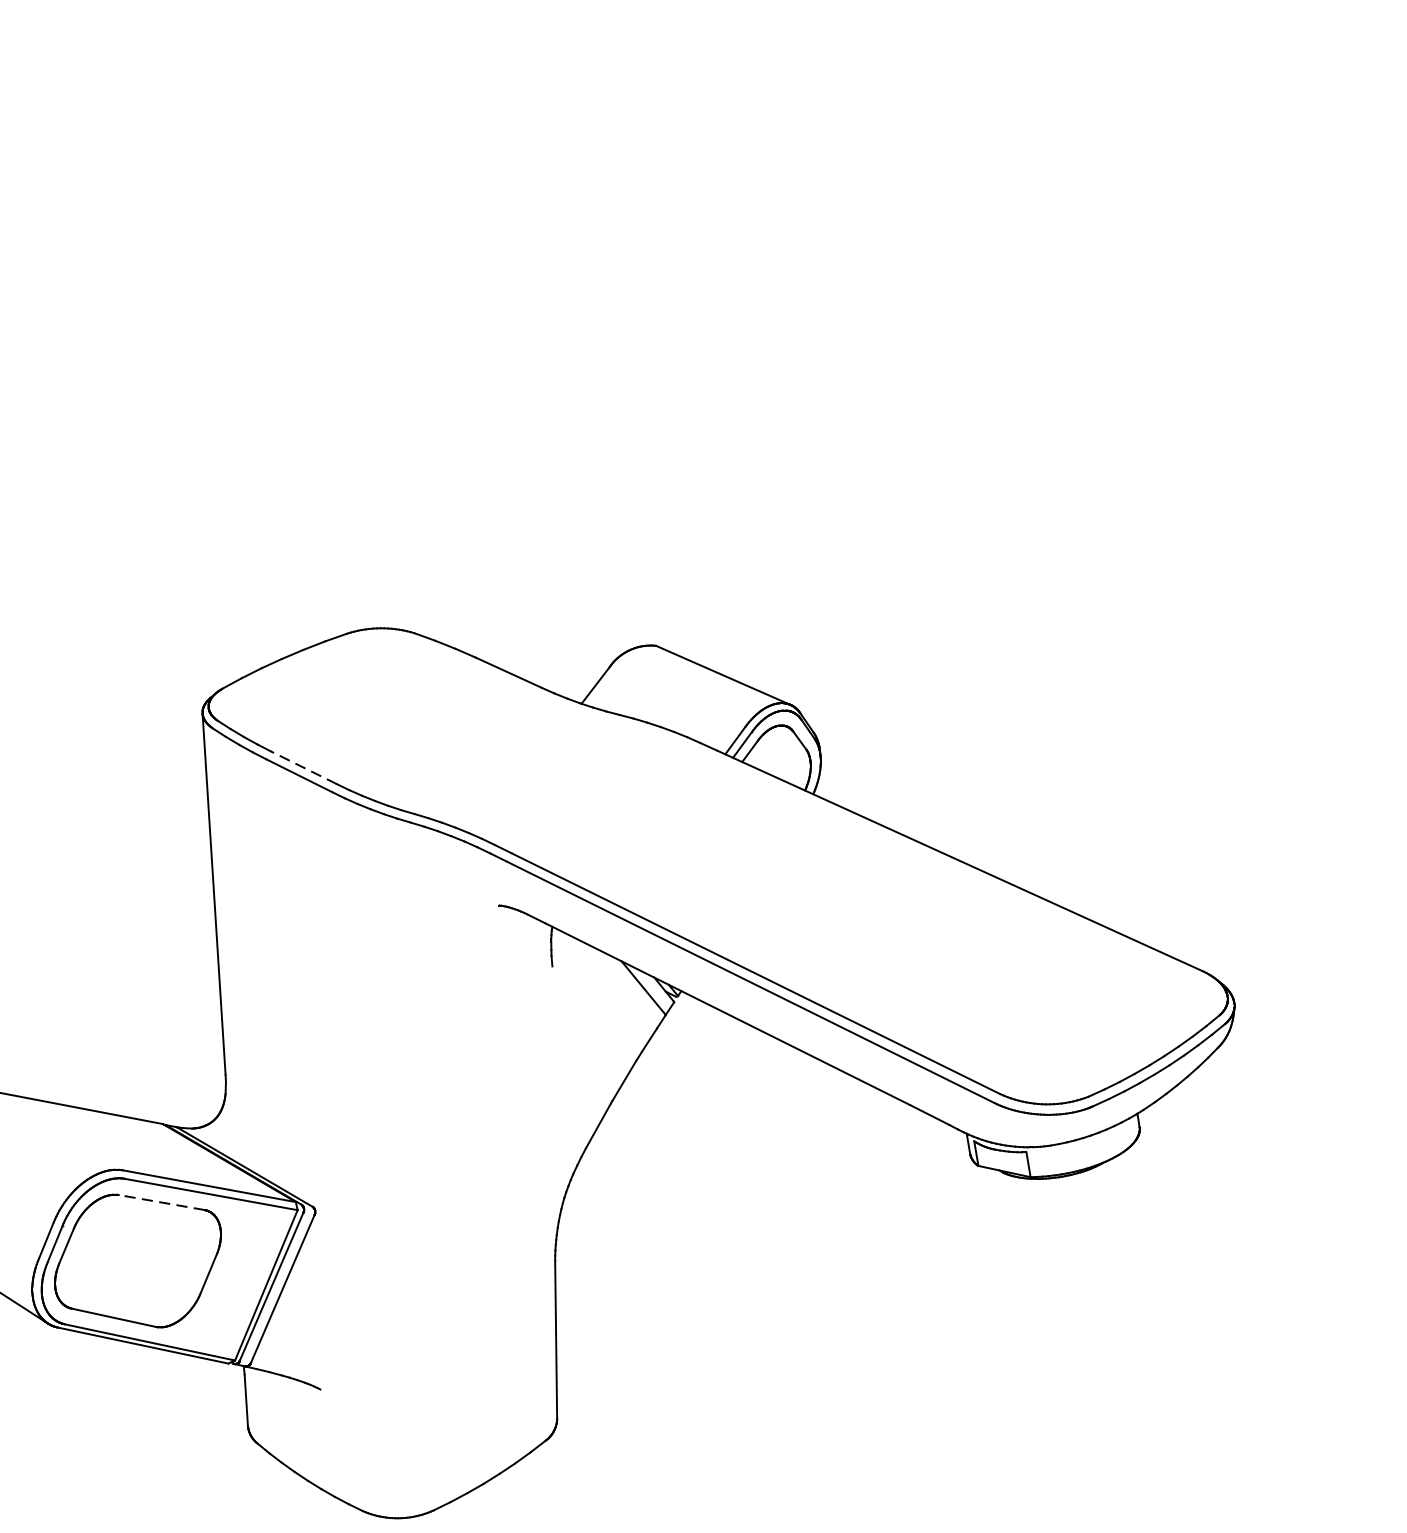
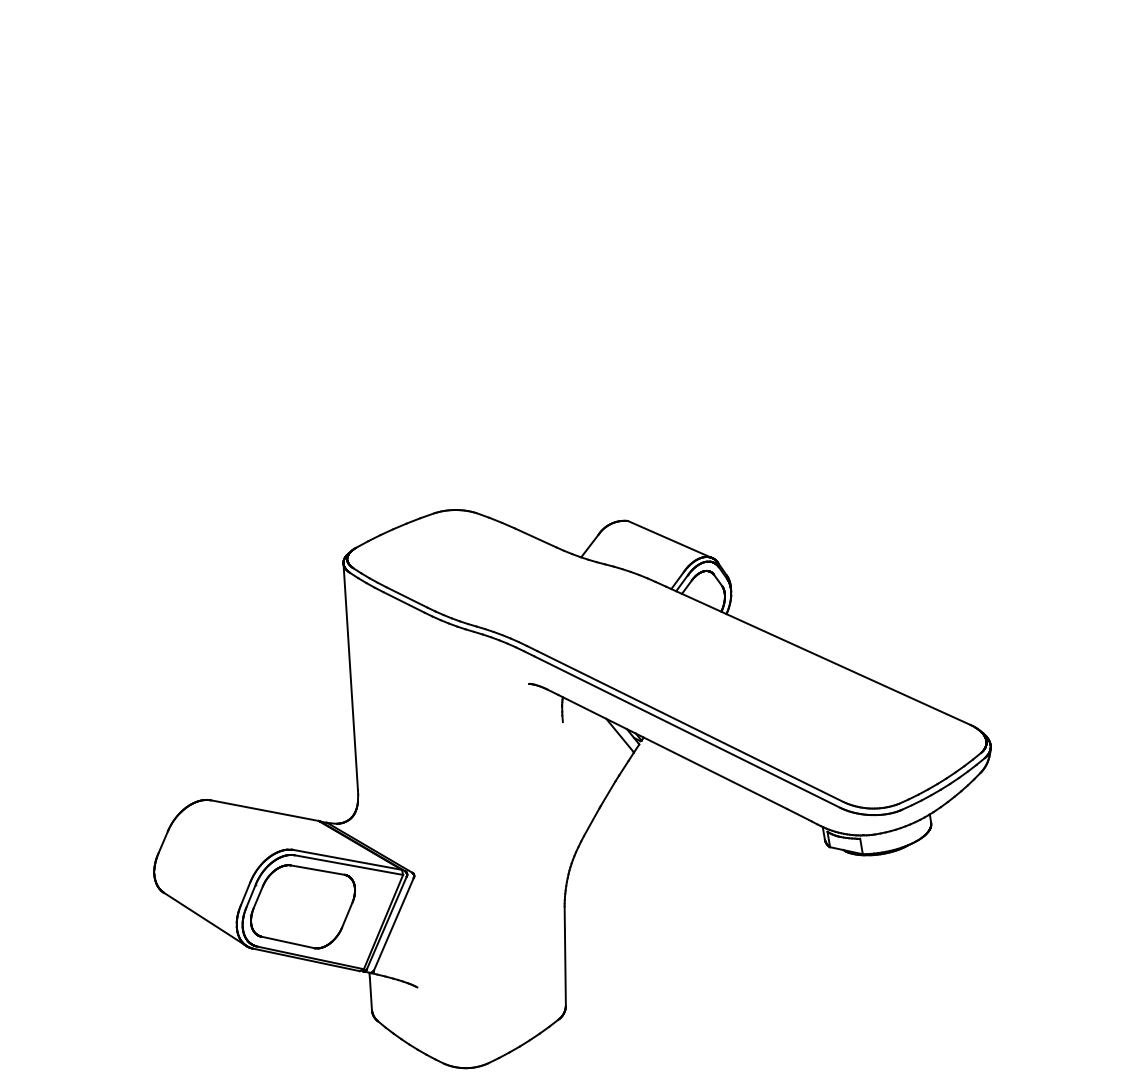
line: (303, 767) -> (406, 597), dashed -> solid
line: (161, 1203) -> (317, 870), dashed -> solid

